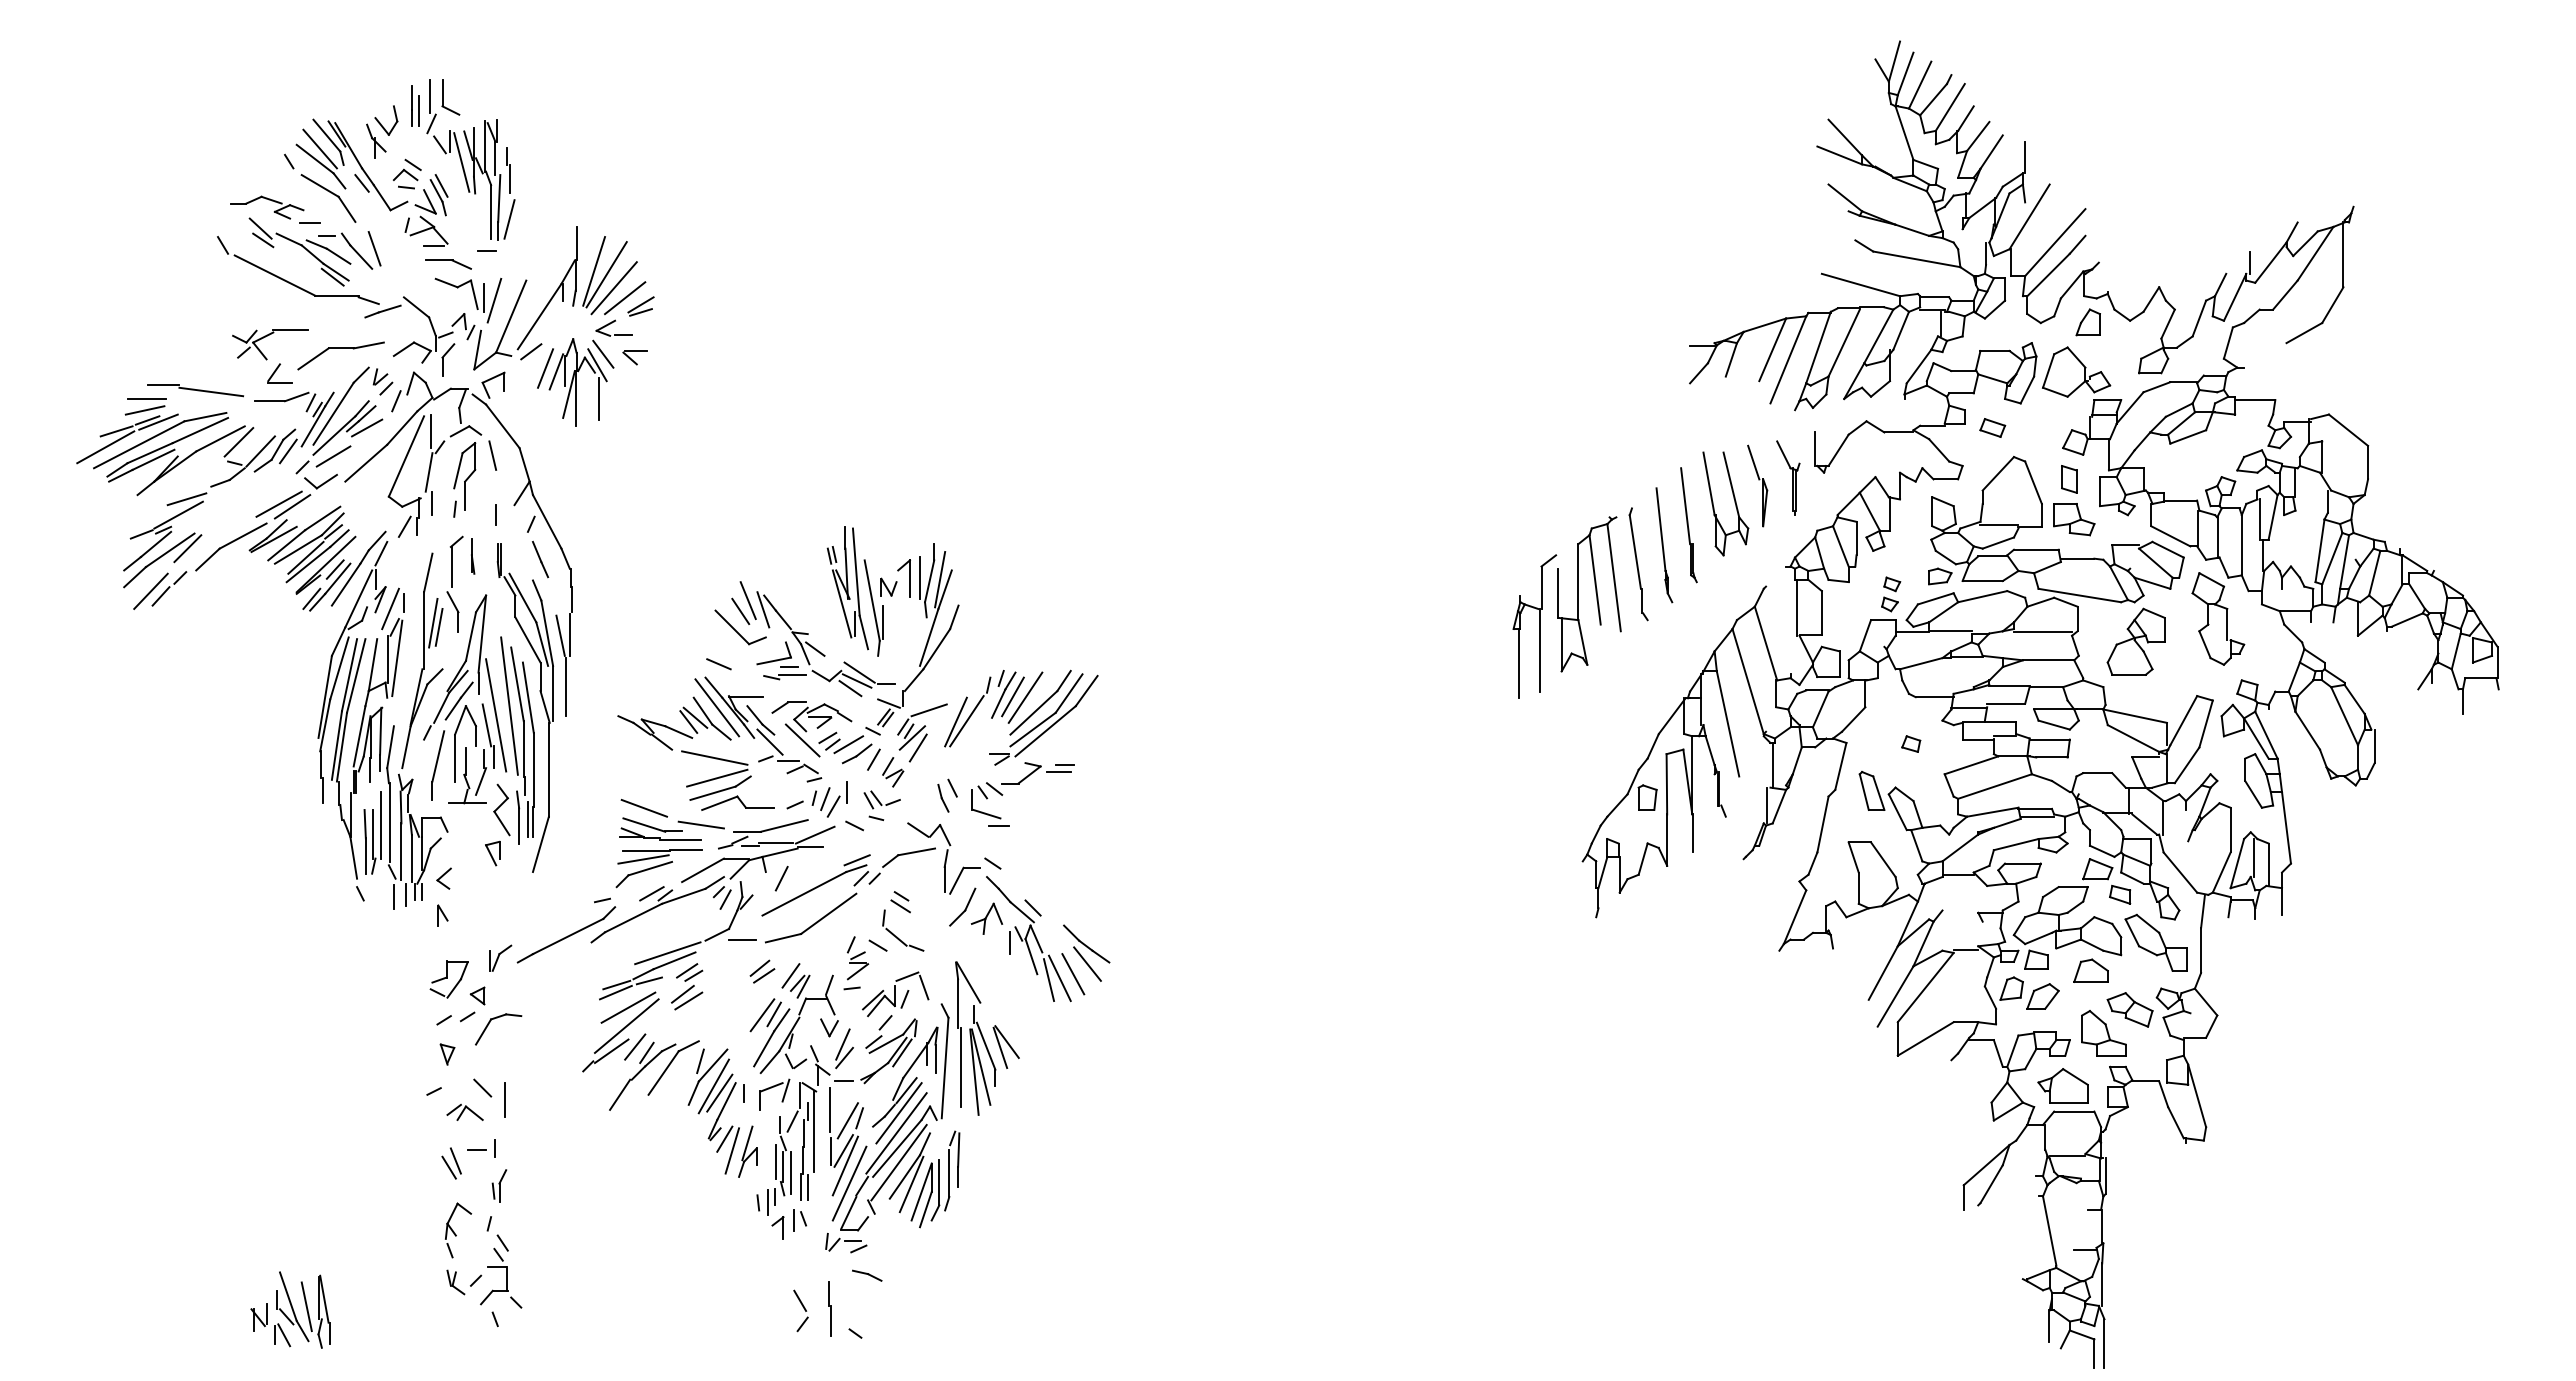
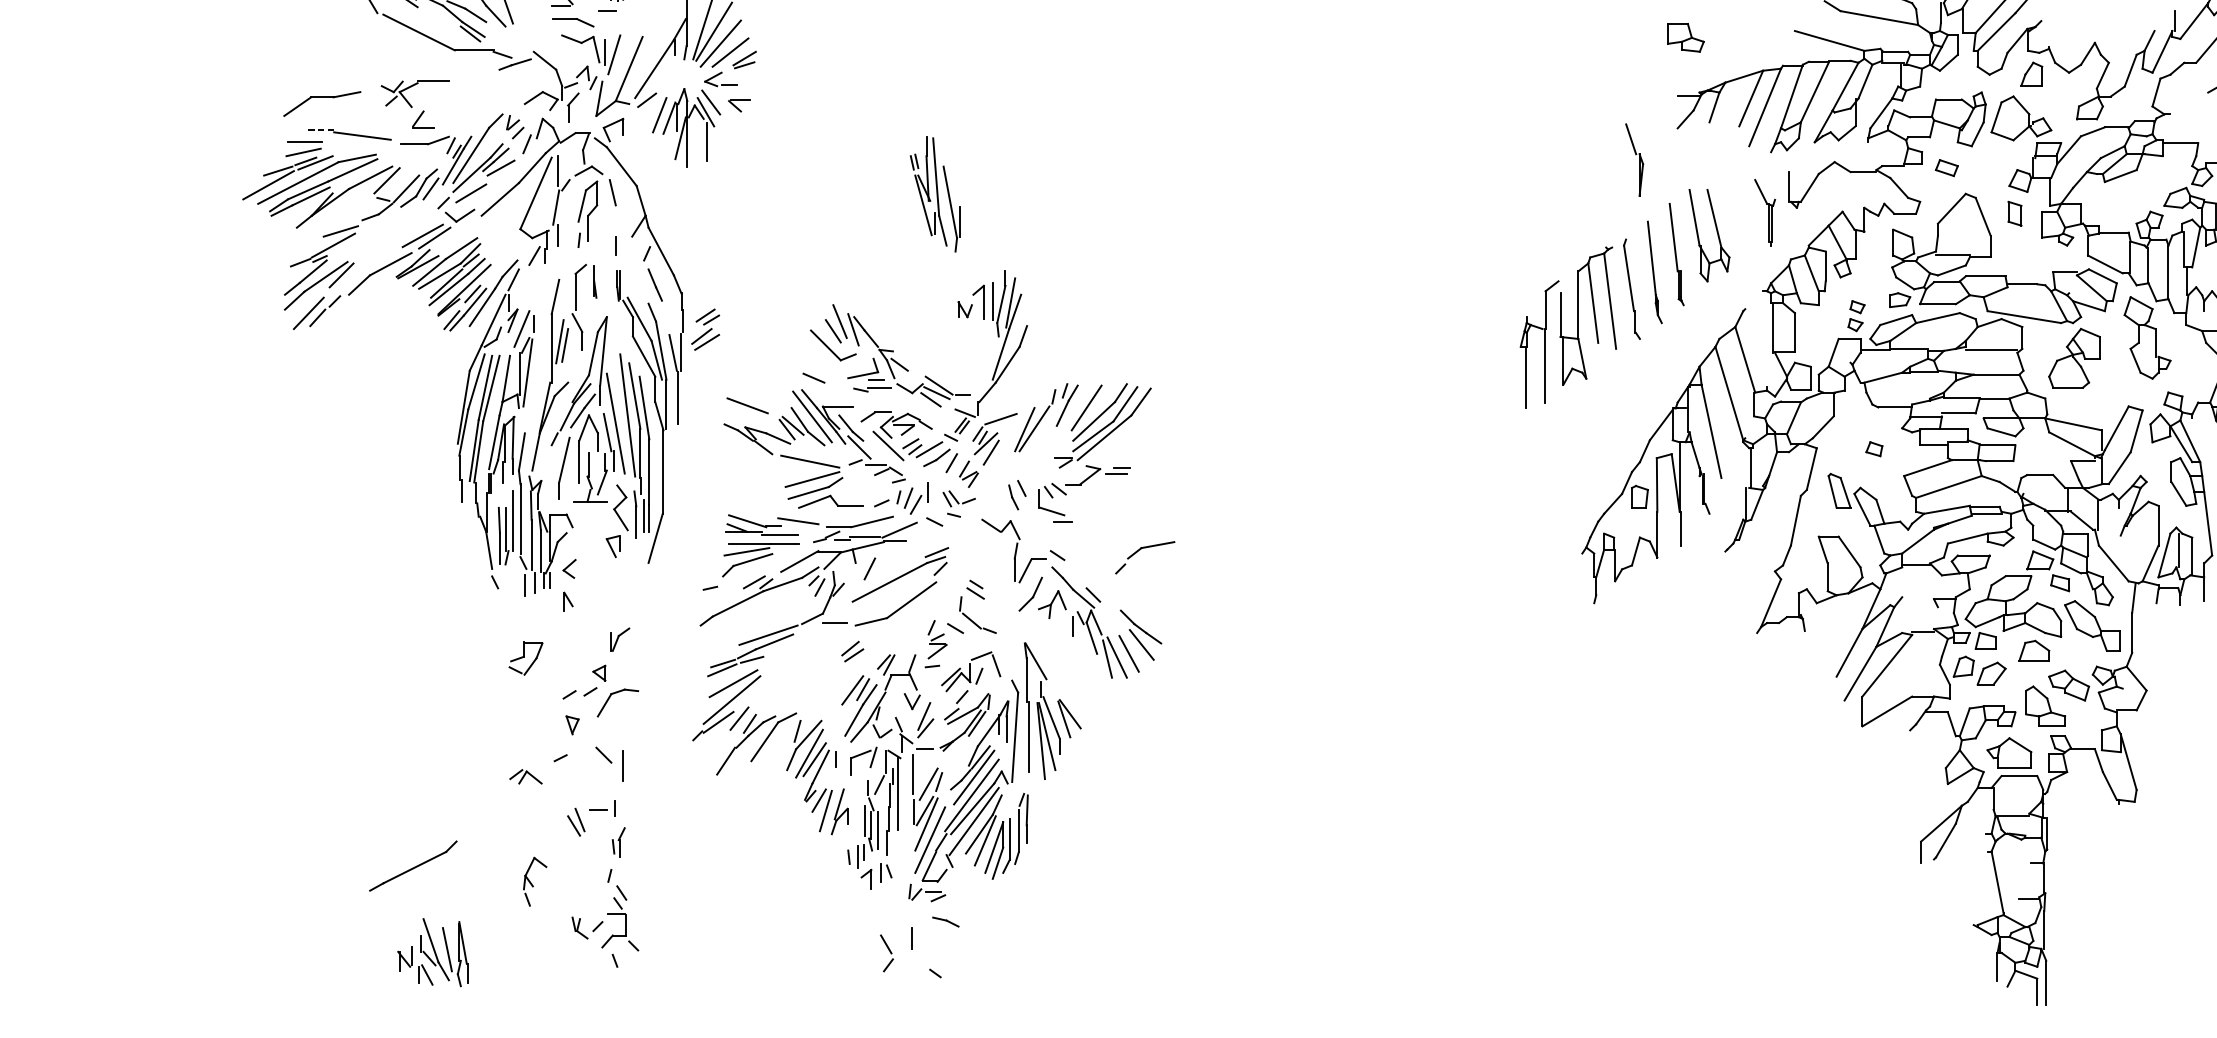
part: (340, 348) -> (321, 97), moved
line: (163, 385) -> (319, 130), solid -> dashed
part: (1757, 485) -> (1634, 159), moved
part: (2074, 519) -> (1686, 37), moved
part: (854, 591) -> (934, 194), moved
line: (1012, 696) -> (1075, 406), removed
line: (643, 808) -> (746, 406), moved
part: (895, 858) -> (1139, 550), moved
part: (566, 934) -> (413, 865), moved
line: (790, 975) -> (877, 655), removed
part: (448, 979) -> (525, 658), moved
part: (687, 986) -> (705, 329), moved
part: (464, 1111) -> (525, 775), moved
line: (807, 1187) -> (892, 843), removed
part: (458, 1230) -> (535, 881), moved
line: (831, 1320) -> (914, 961), removed

